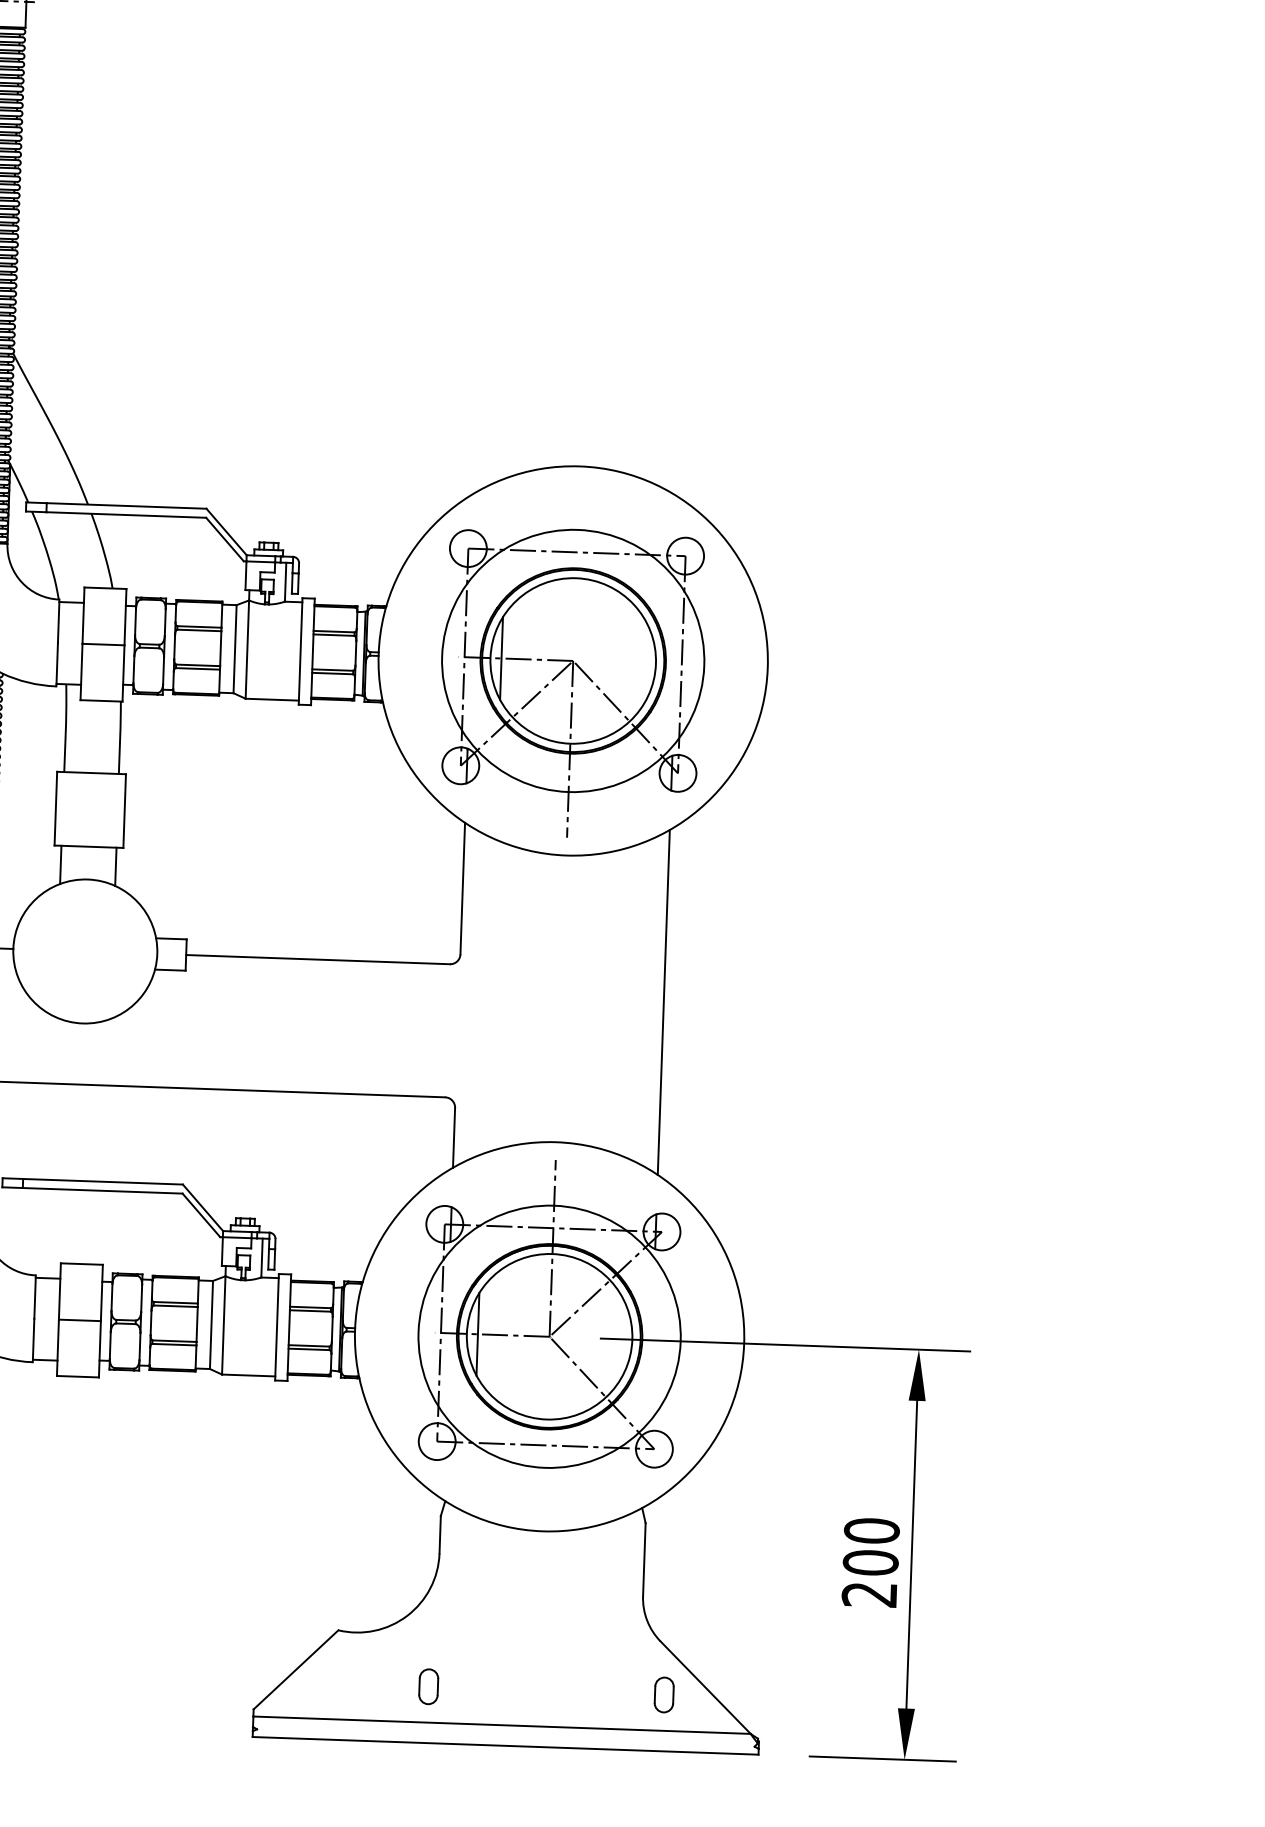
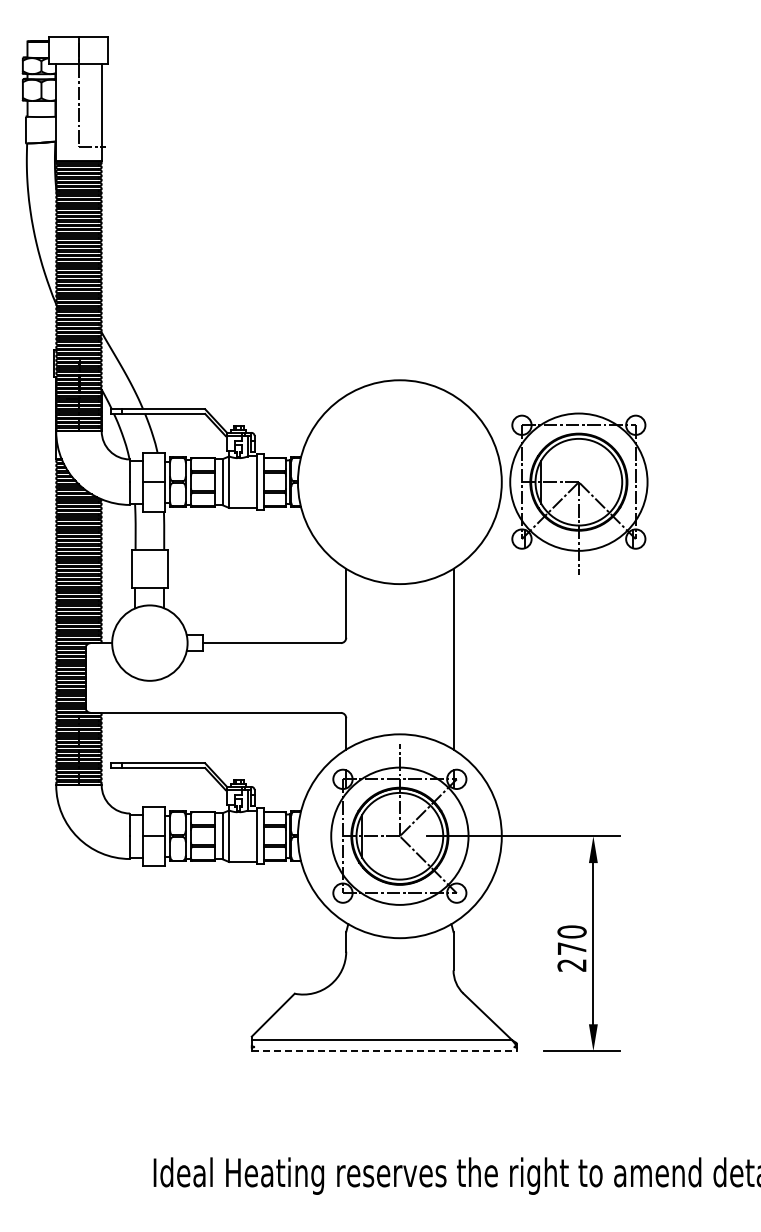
part: (571, 682) -> (578, 493), moved
text: (869, 1562) -> (571, 948), 200 -> 270
part: (427, 1686) -> (342, 1021), removed
part: (664, 1694) -> (466, 1021), removed
line: (505, 1746) -> (384, 1051), solid -> dashed

